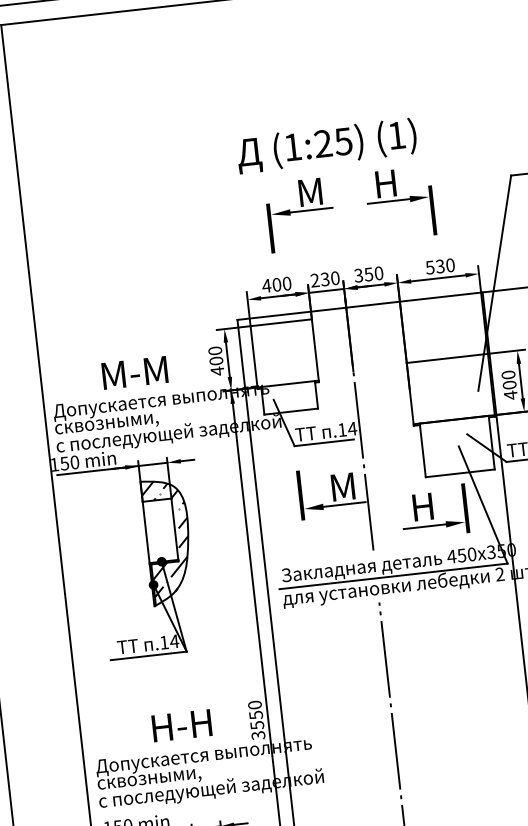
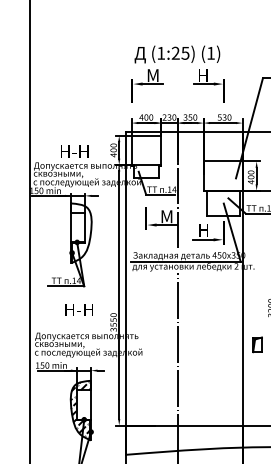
part: (301, 214) -> (147, 85), moved
text: (134, 372) -> (74, 151), М-М -> Н-Н
hatch: (168, 537) -> (81, 231), removed
text: (180, 724) -> (78, 309), moved

